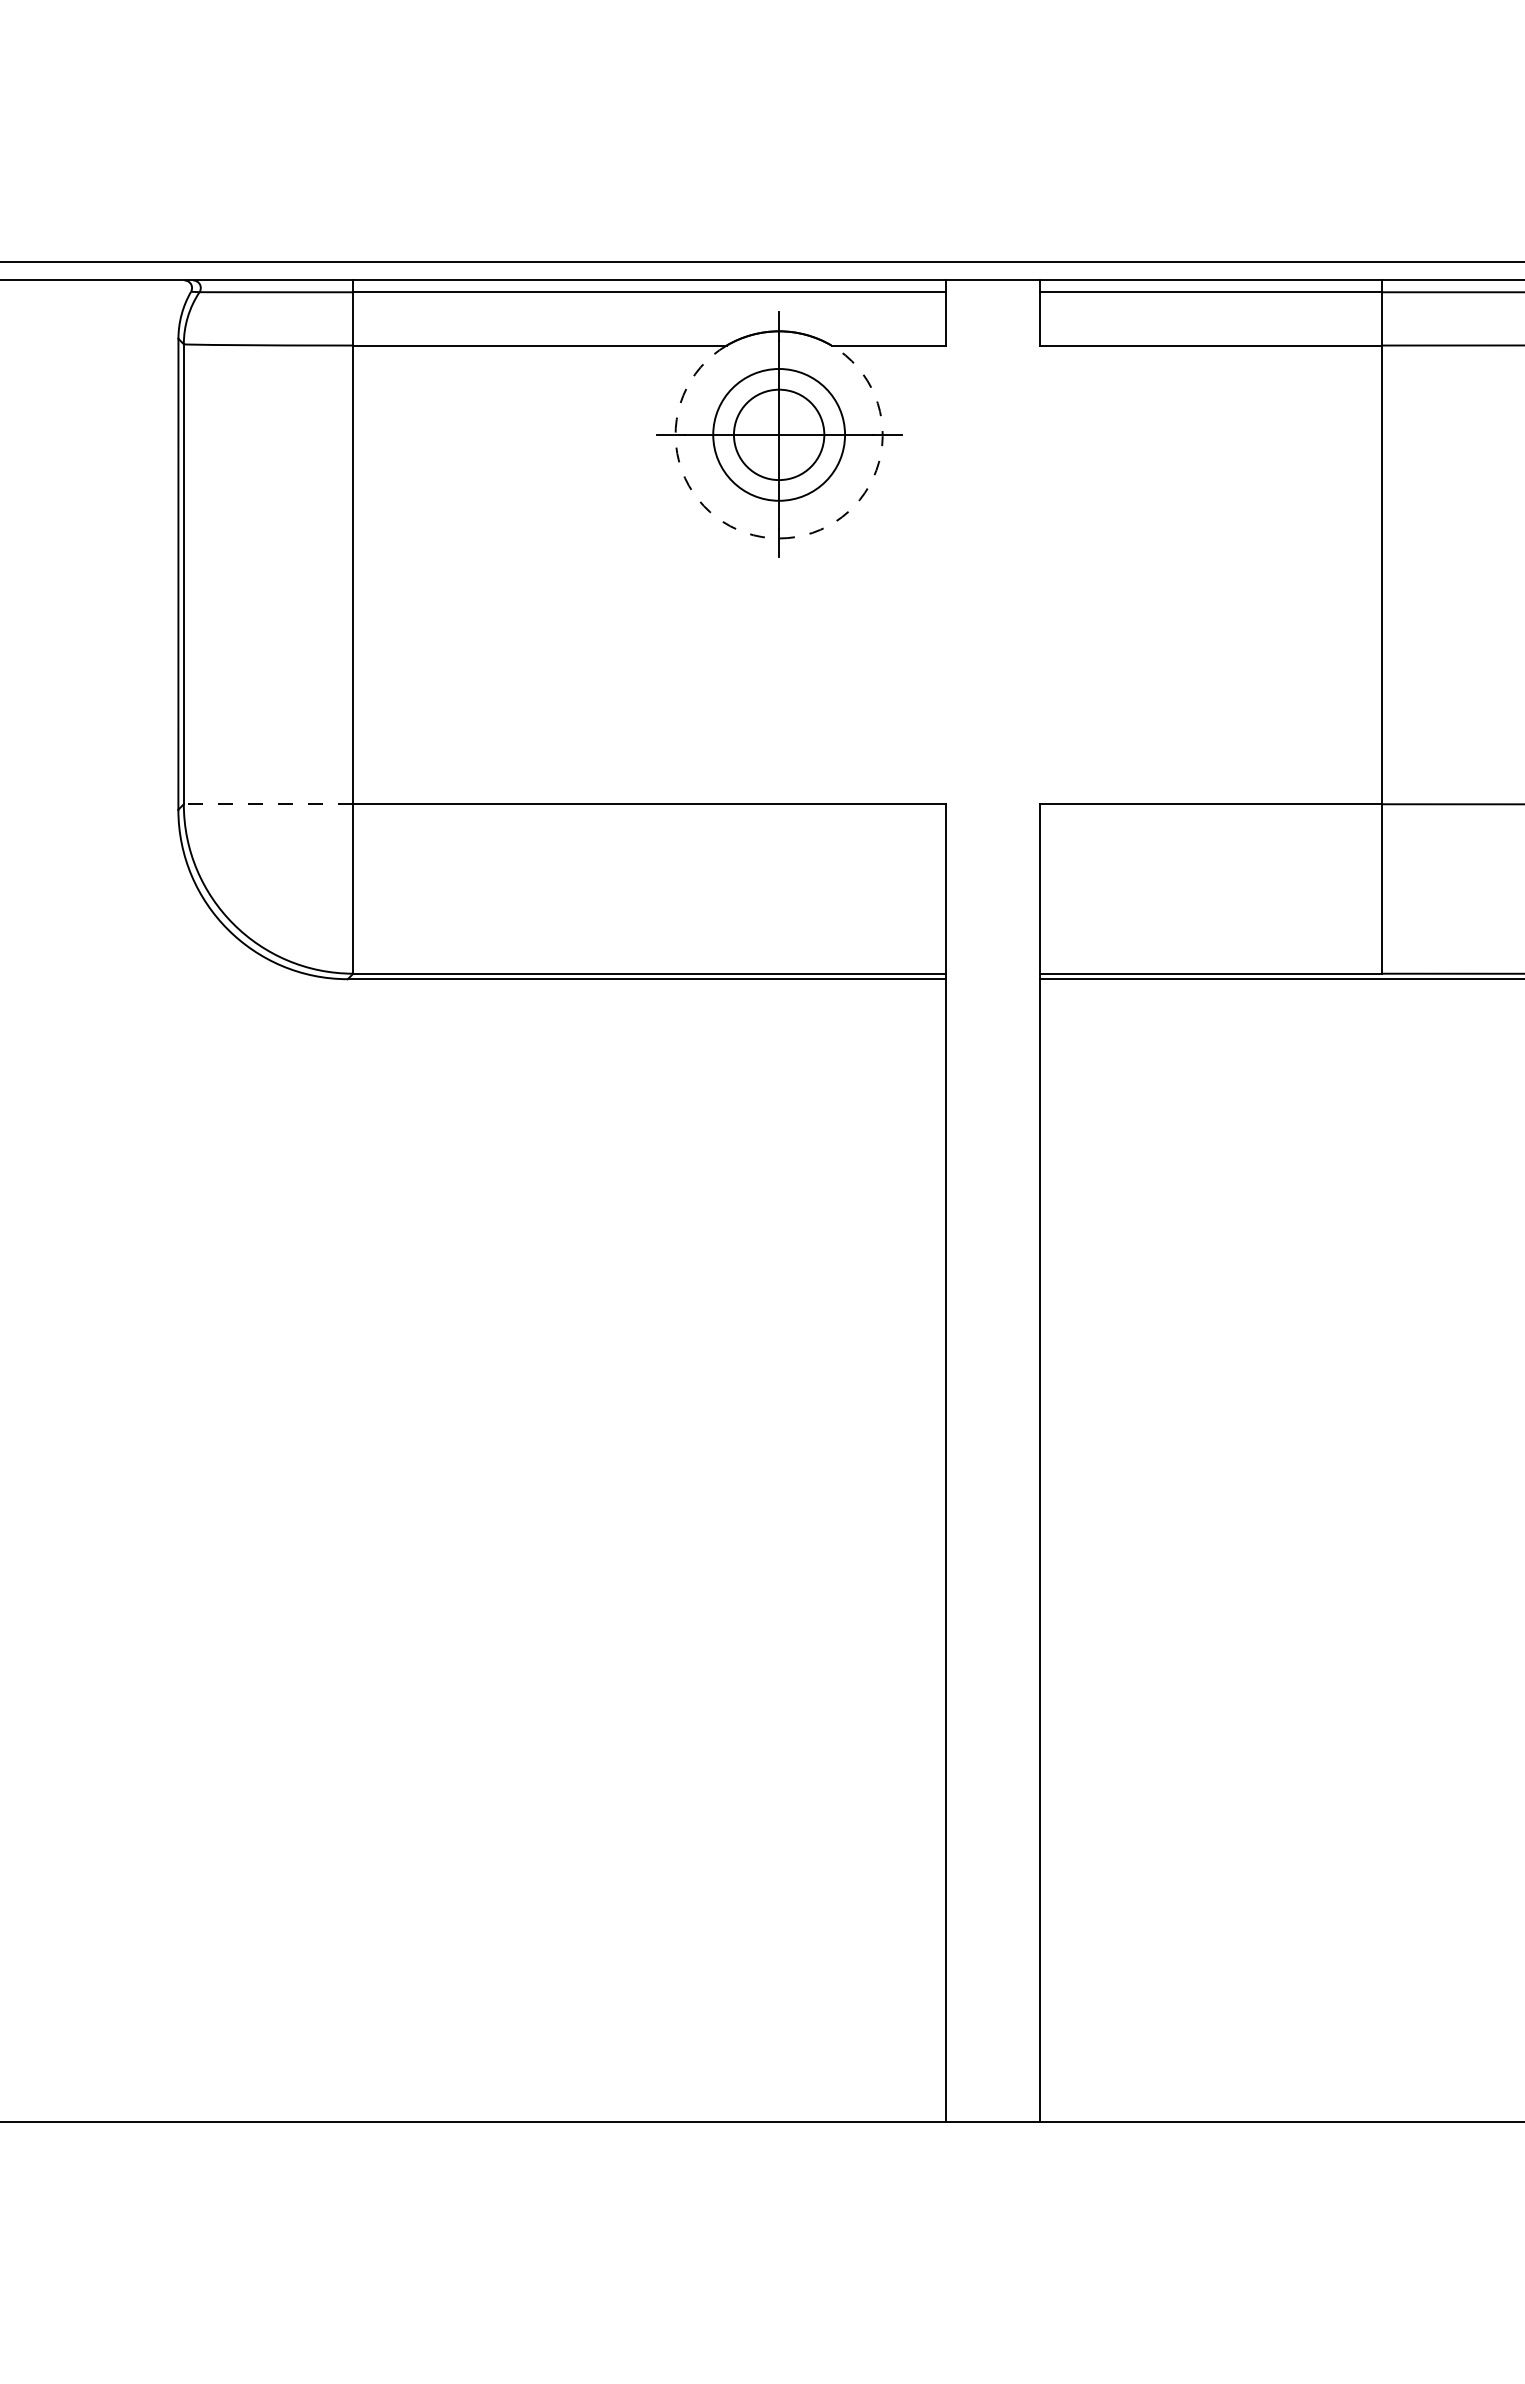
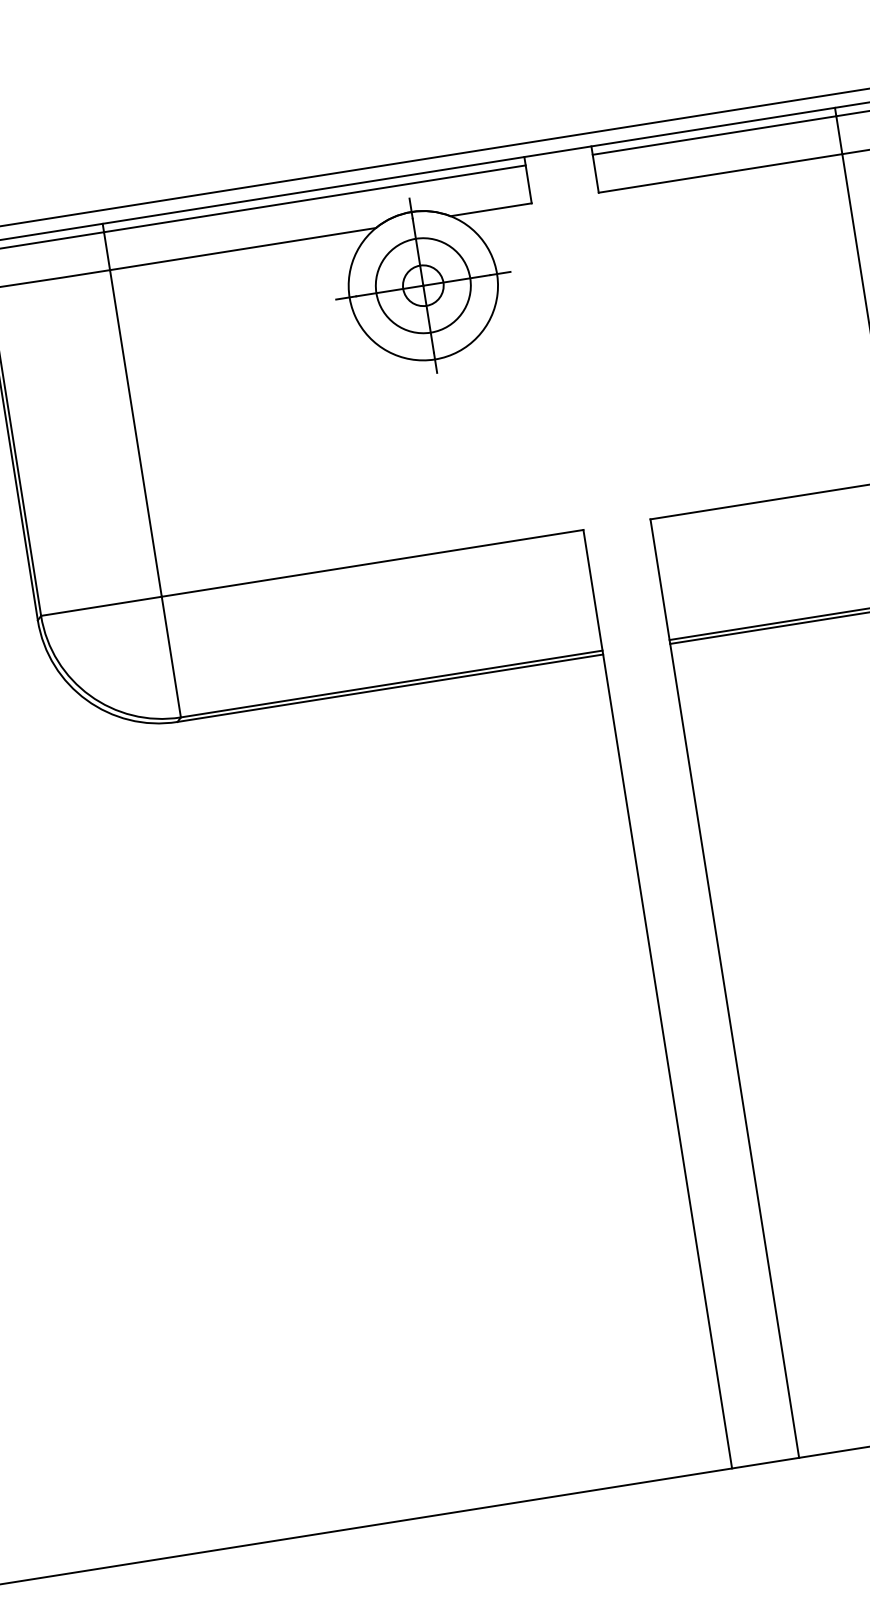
circle: (778, 434) -> (422, 285), size x0.62
arc: (779, 538) -> (435, 359), dashed -> solid
line: (268, 804) -> (101, 606), dashed -> solid

